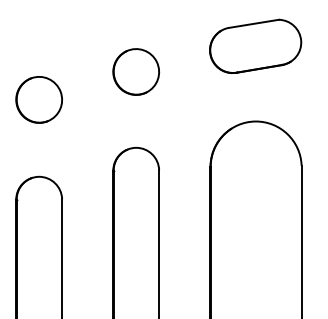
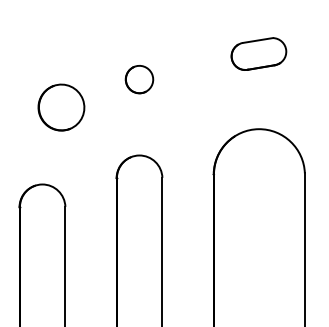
part: (255, 45) -> (258, 53), size x0.6
part: (136, 71) -> (139, 79), size x0.6
part: (39, 99) -> (61, 107), moved

